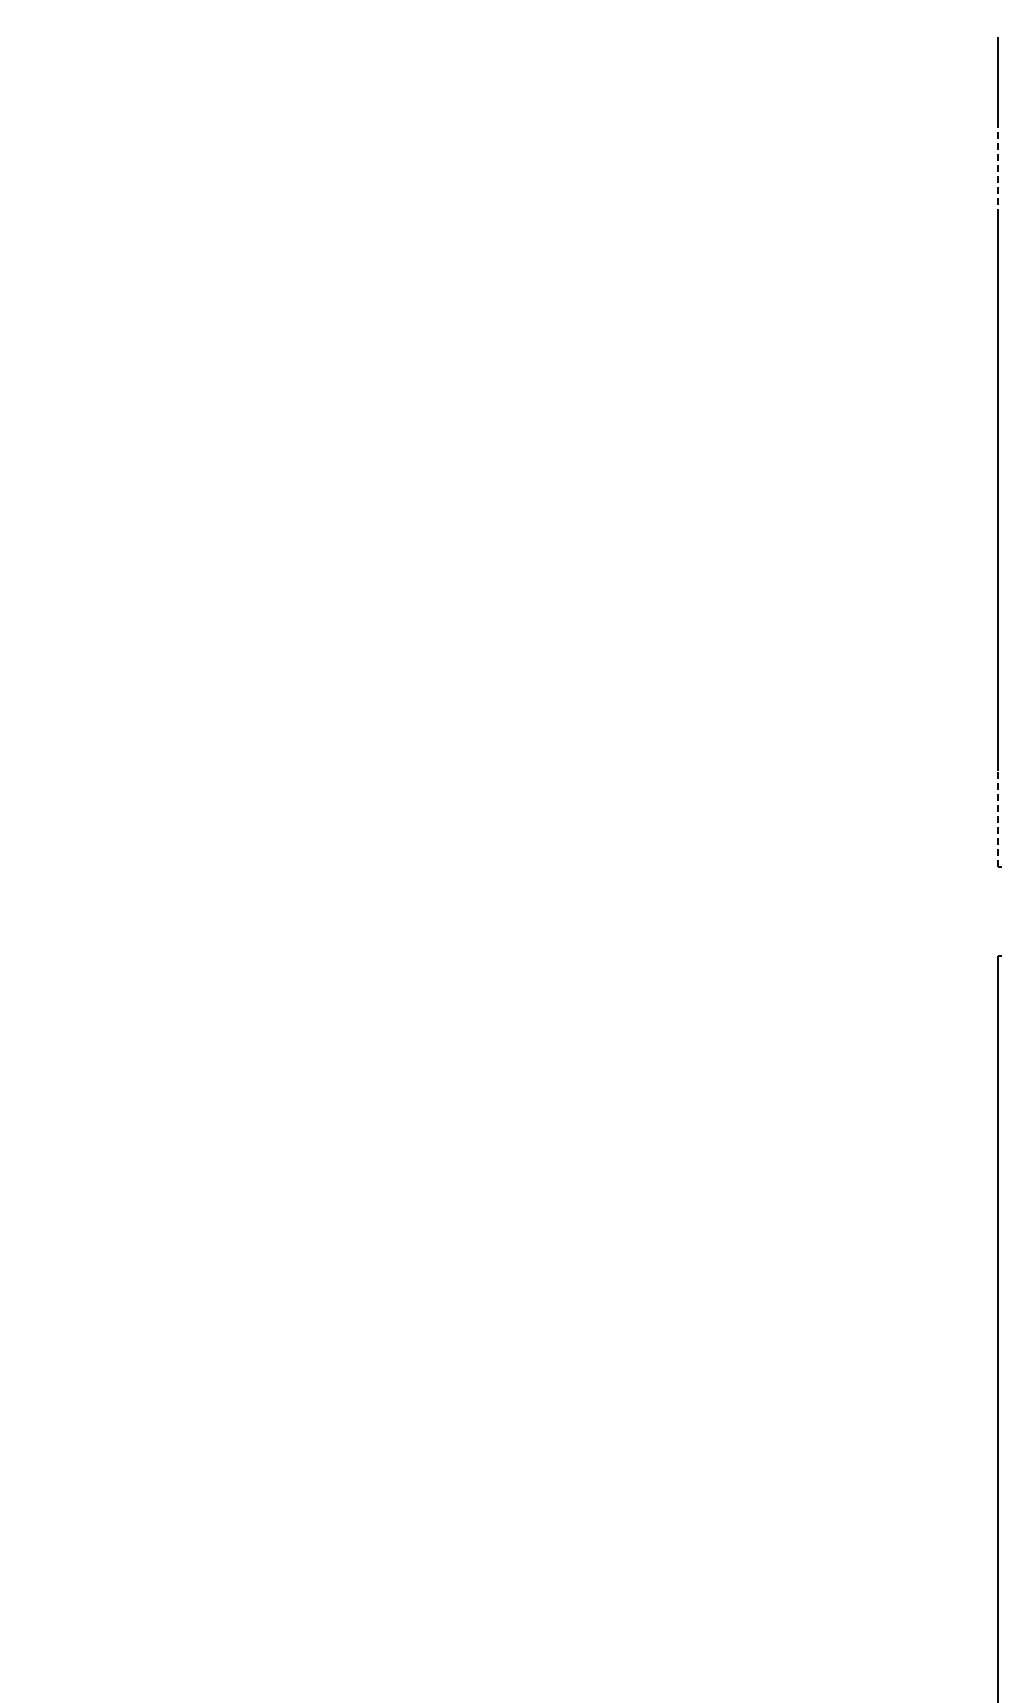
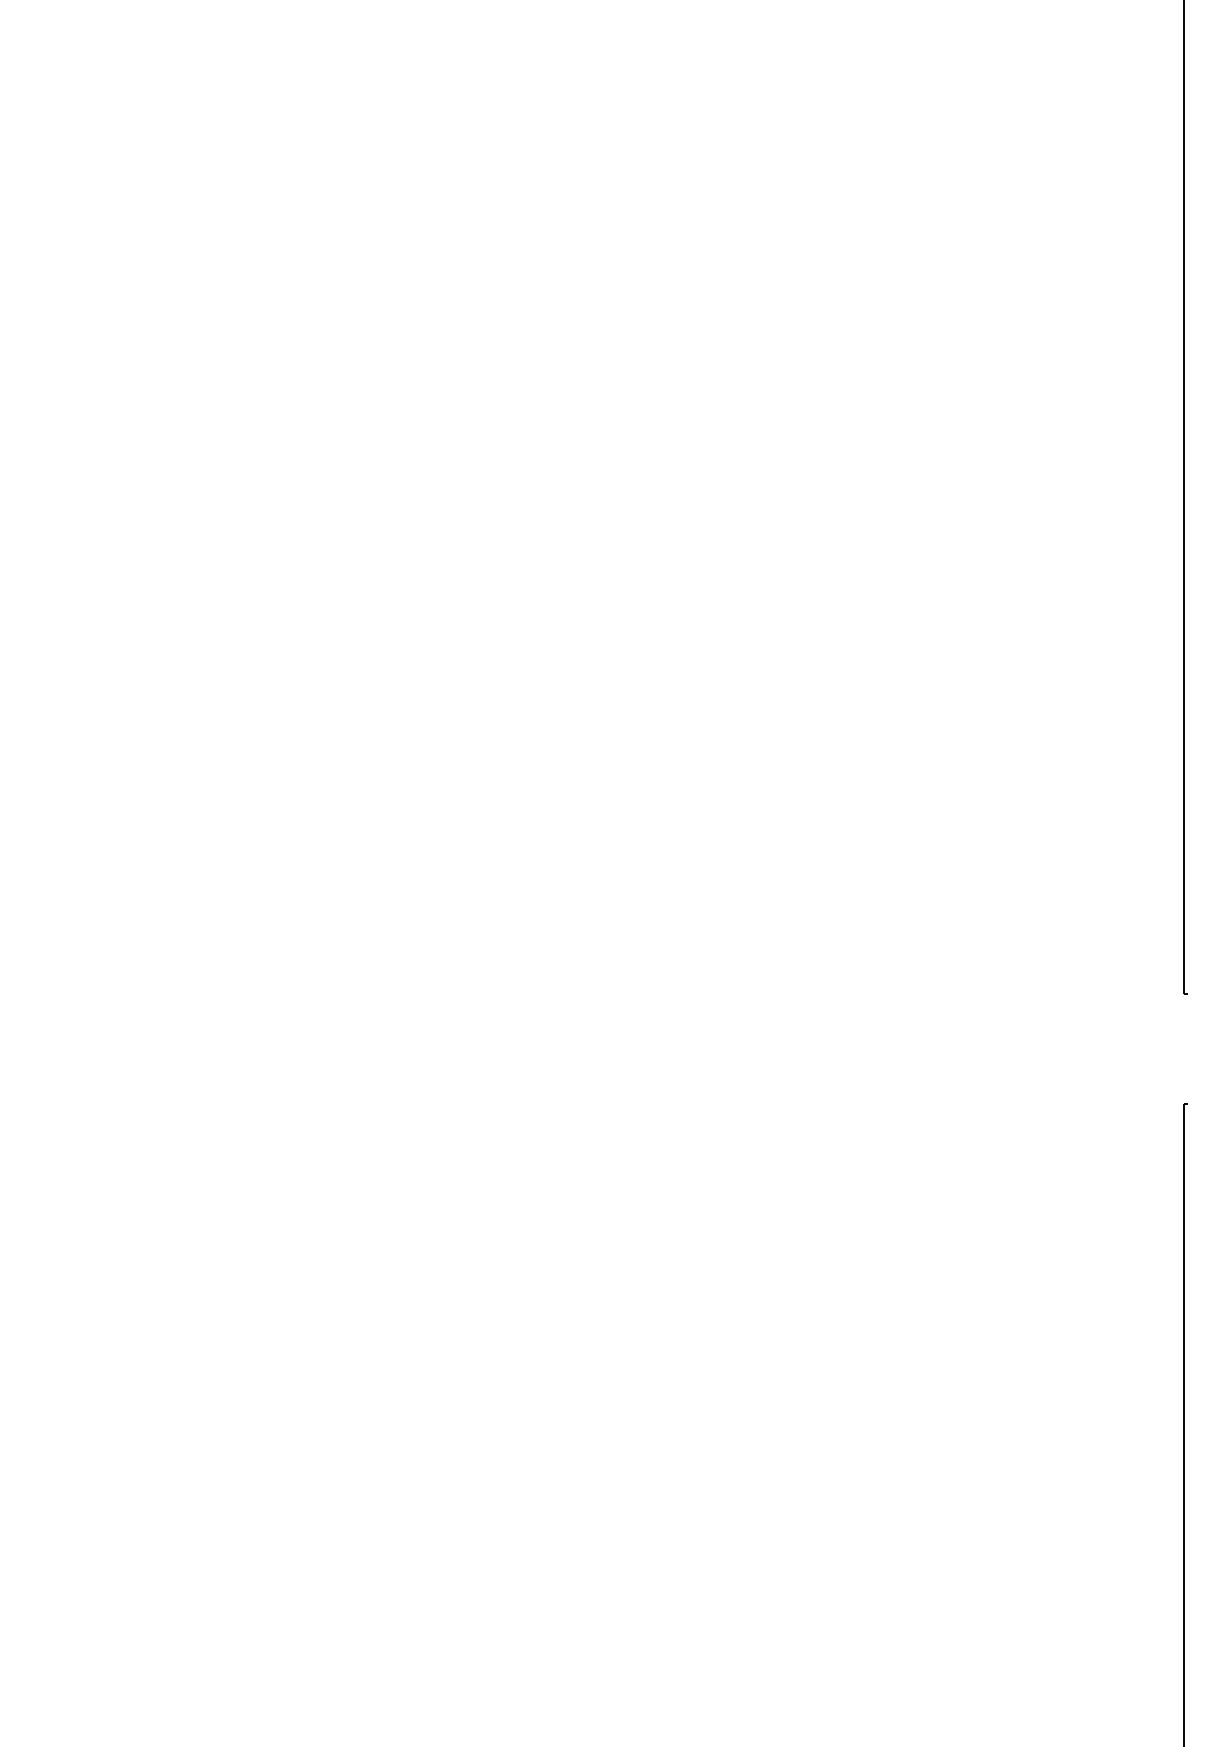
line: (998, 171) -> (1183, 125), dashed -> solid
line: (998, 818) -> (1183, 932), dashed -> solid

